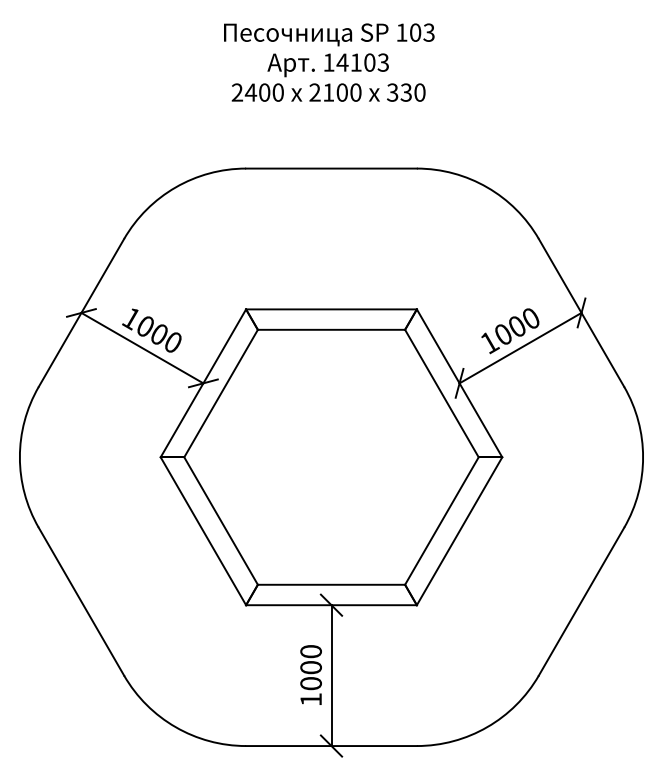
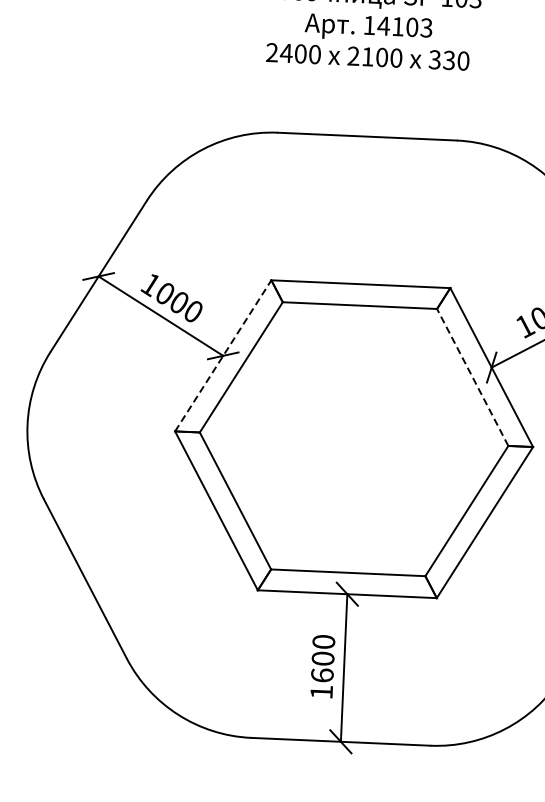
line: (203, 382) -> (223, 354), solid -> dashed
line: (441, 393) -> (472, 377), solid -> dashed
text: (310, 683) -> (321, 675), 1000 -> 1600

